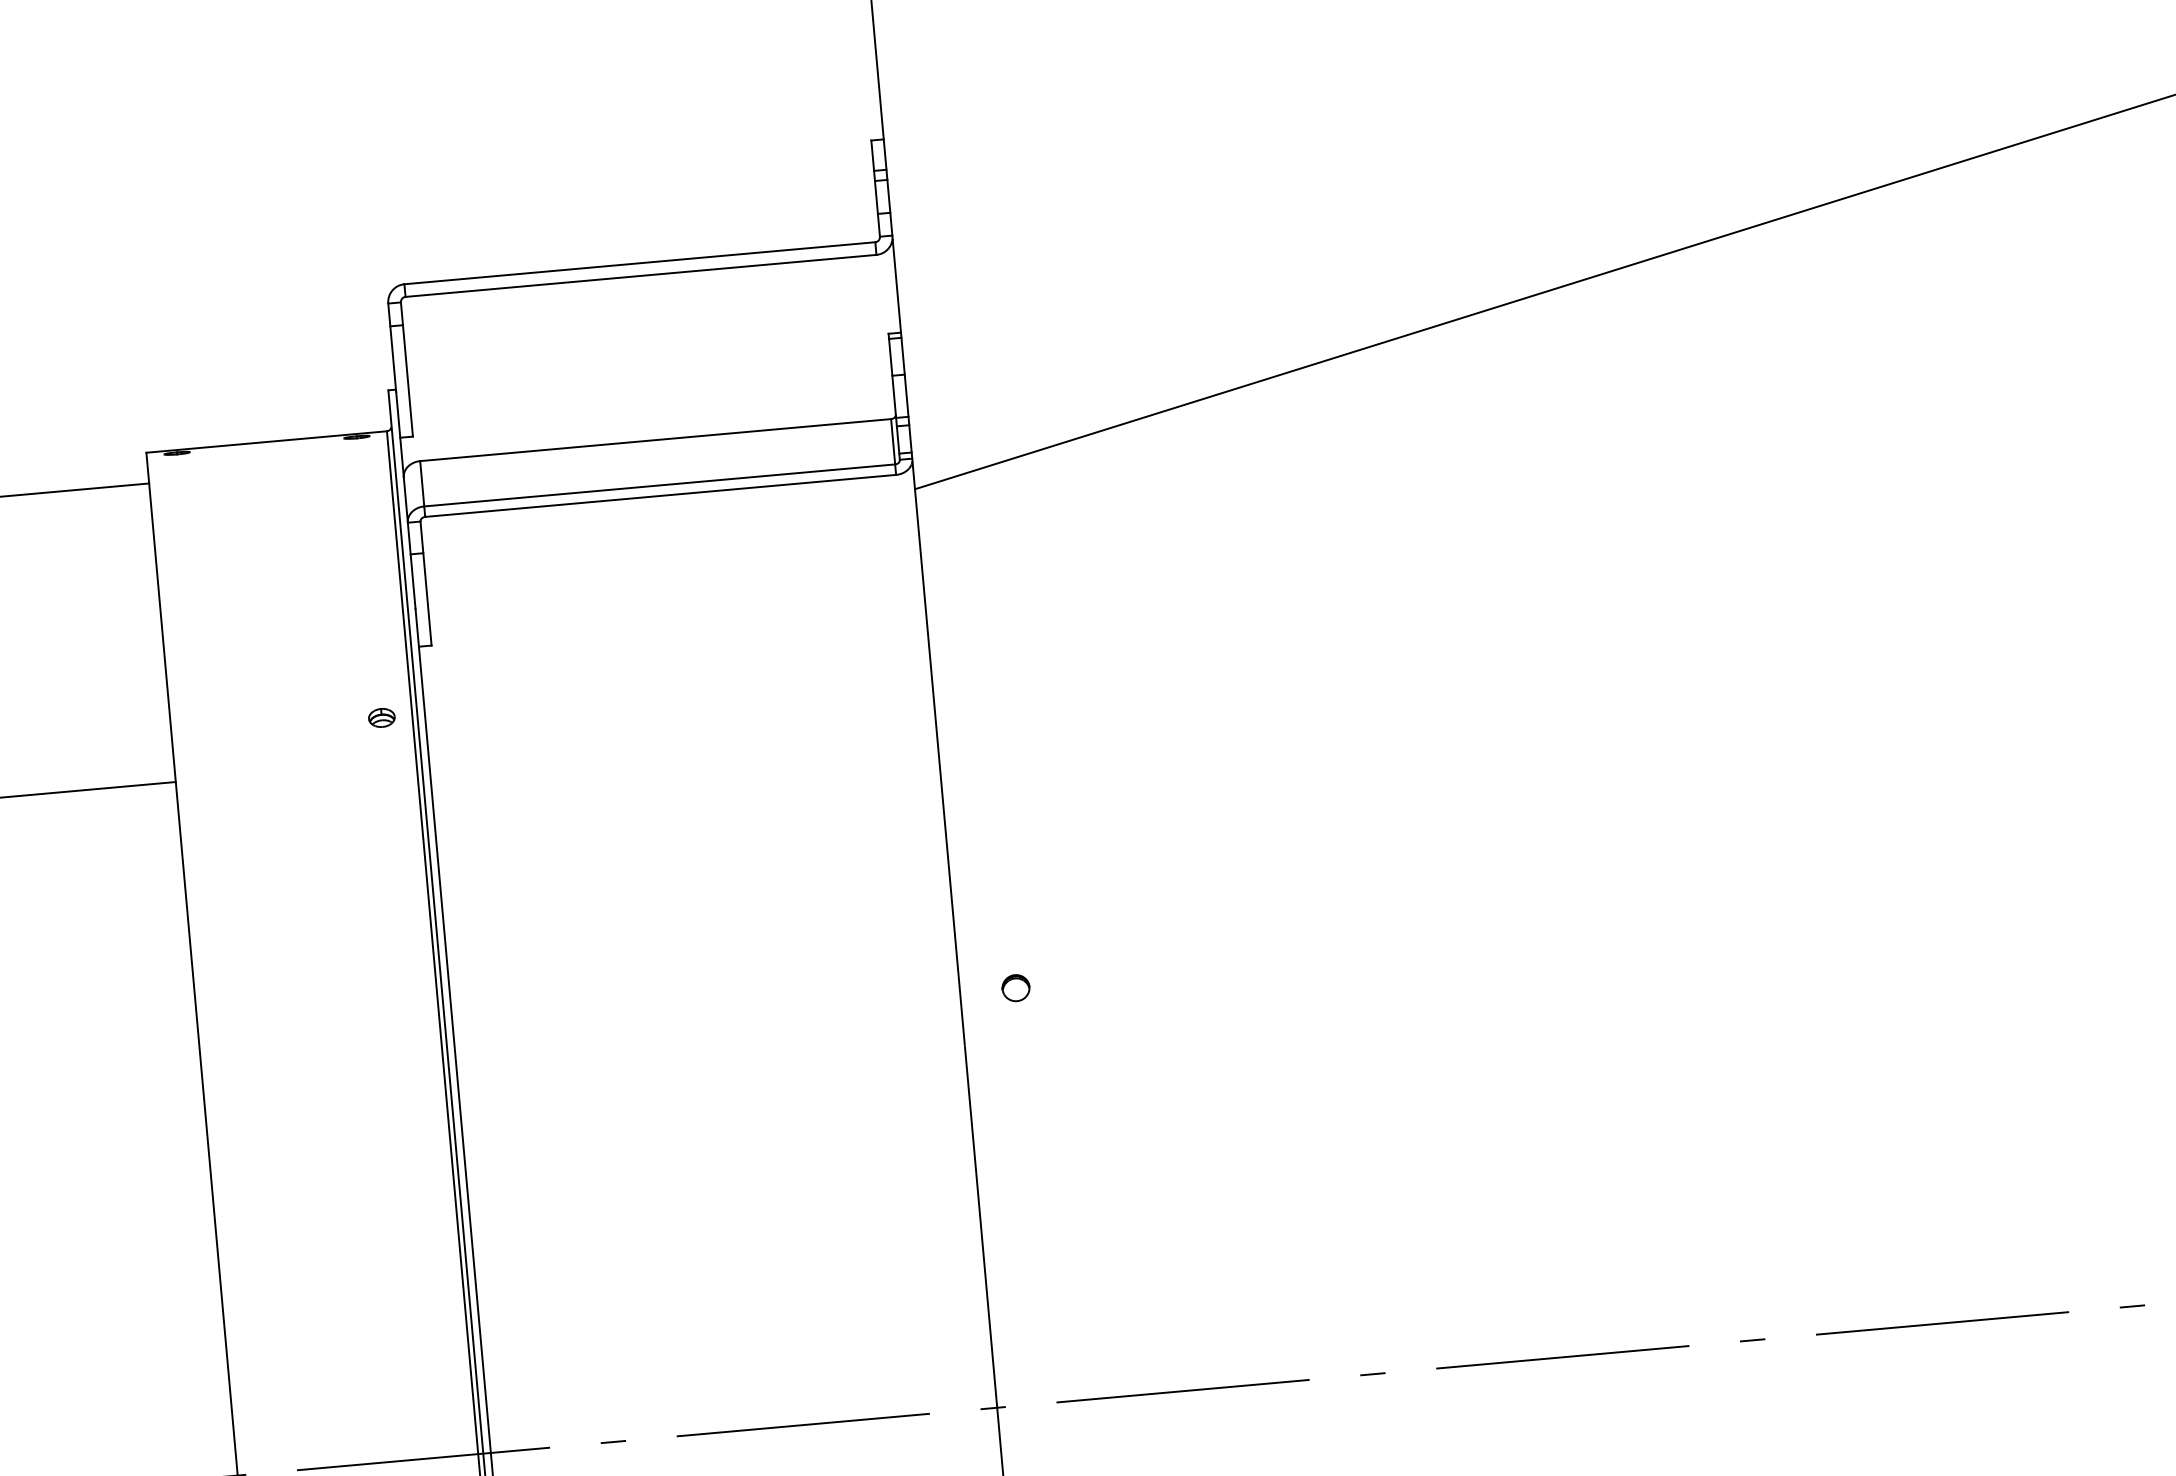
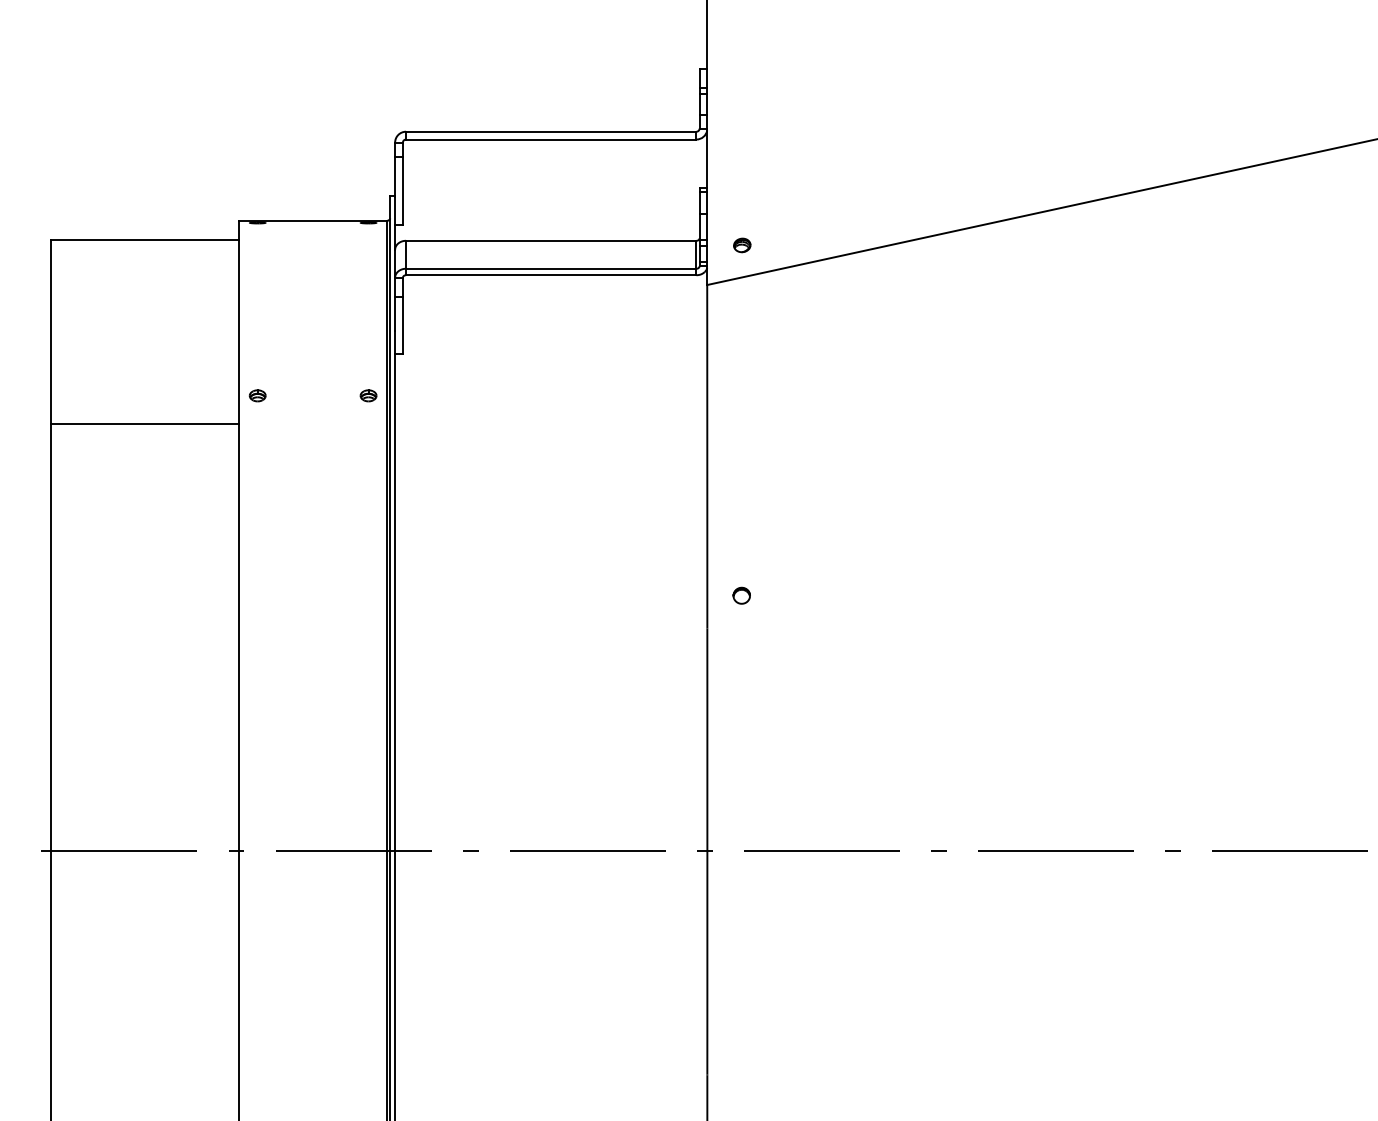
part: (966, 420) -> (742, 245), added
part: (201, 733) -> (257, 395), added

